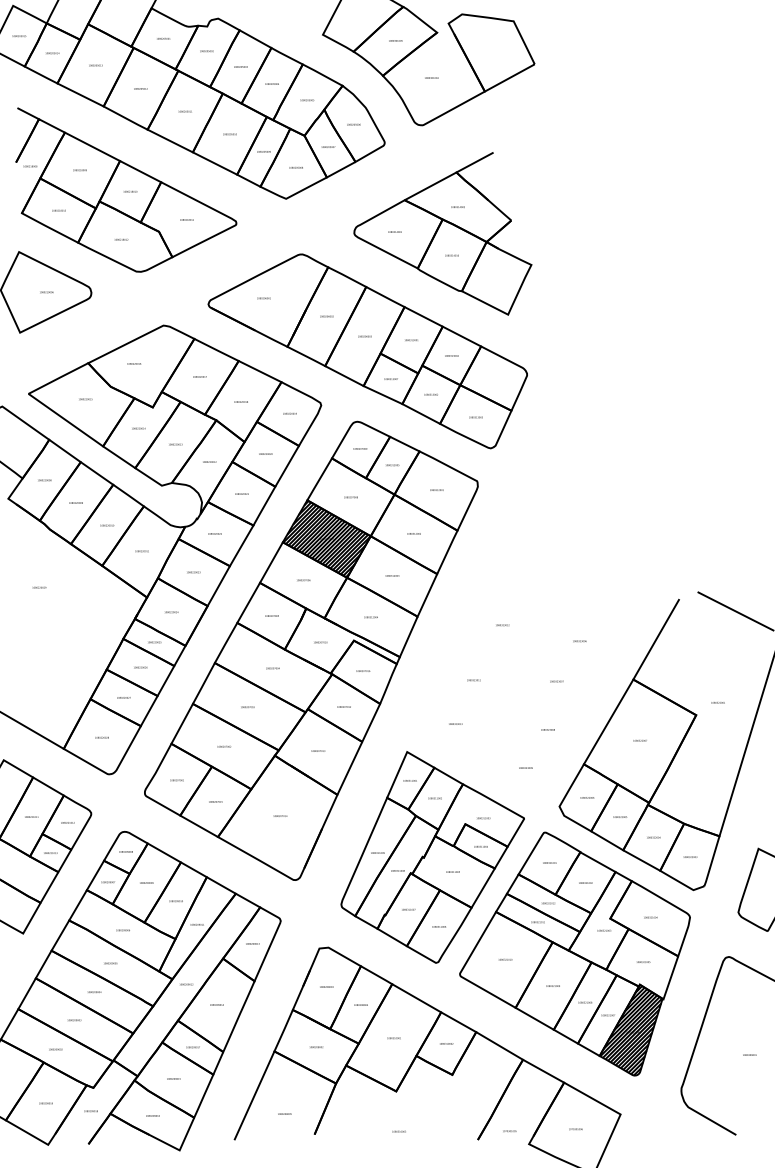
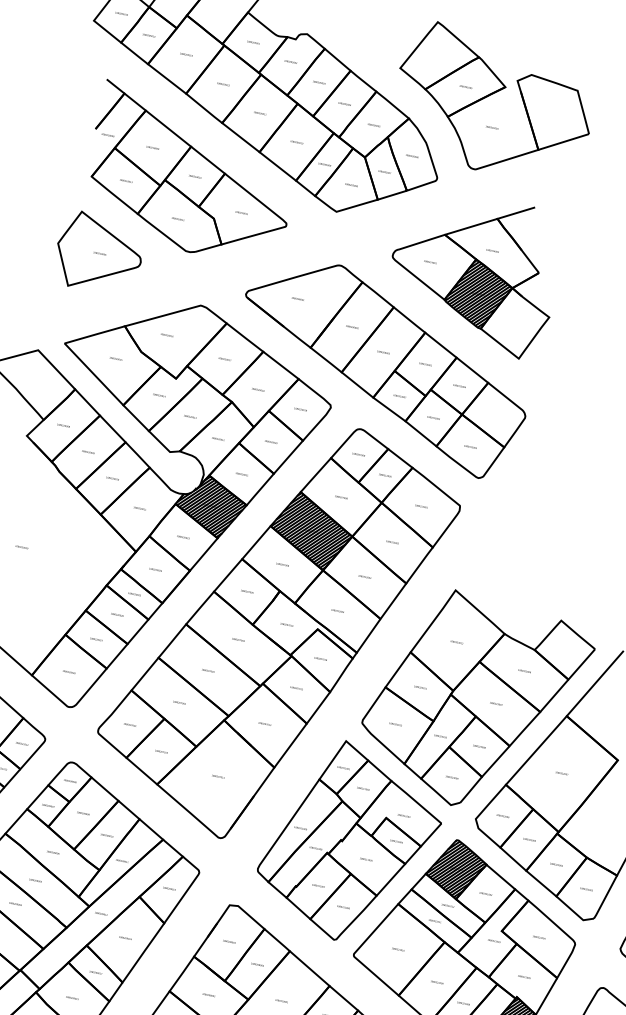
hatch: (452, 255) -> (478, 294), added
hatch: (216, 533) -> (211, 505), added
text: (39, 587) -> (21, 547), moved
part: (534, 683) -> (475, 701), added
hatch: (548, 863) -> (455, 869), added

